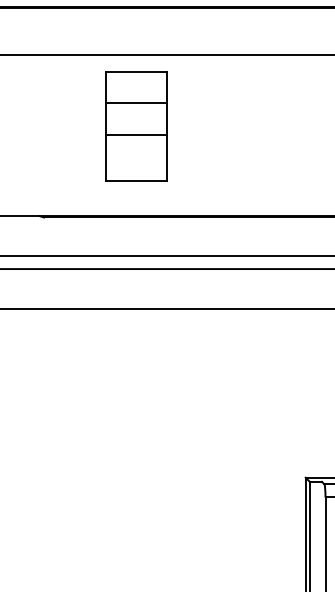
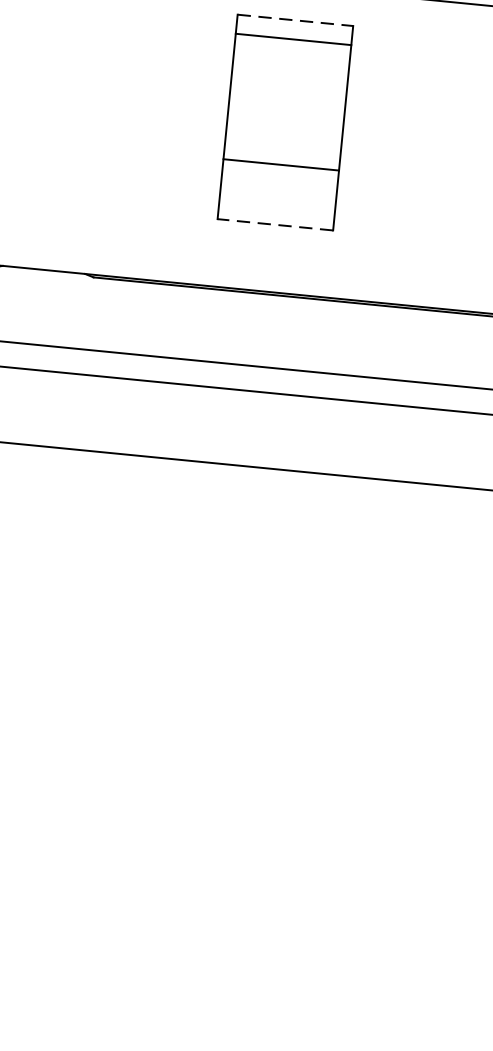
line: (136, 72) -> (294, 20), solid -> dashed
line: (136, 103) -> (293, 39), moved
line: (136, 134) -> (280, 164), moved
line: (136, 180) -> (274, 224), solid -> dashed

